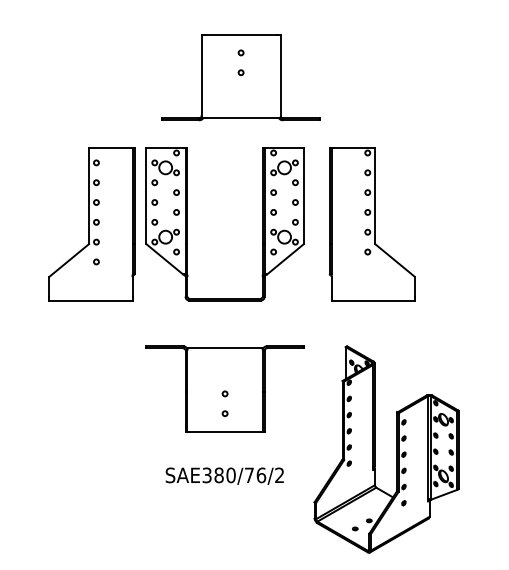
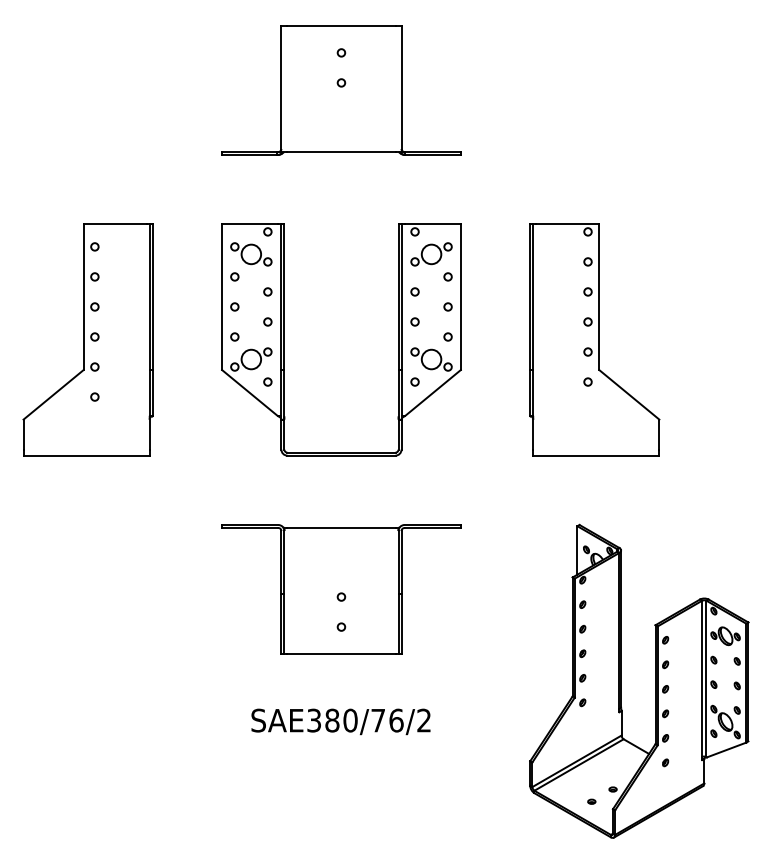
part: (240, 77) -> (340, 90), moved
part: (91, 224) -> (87, 340), moved
part: (371, 224) -> (593, 340), moved
part: (396, 449) -> (654, 681), moved

